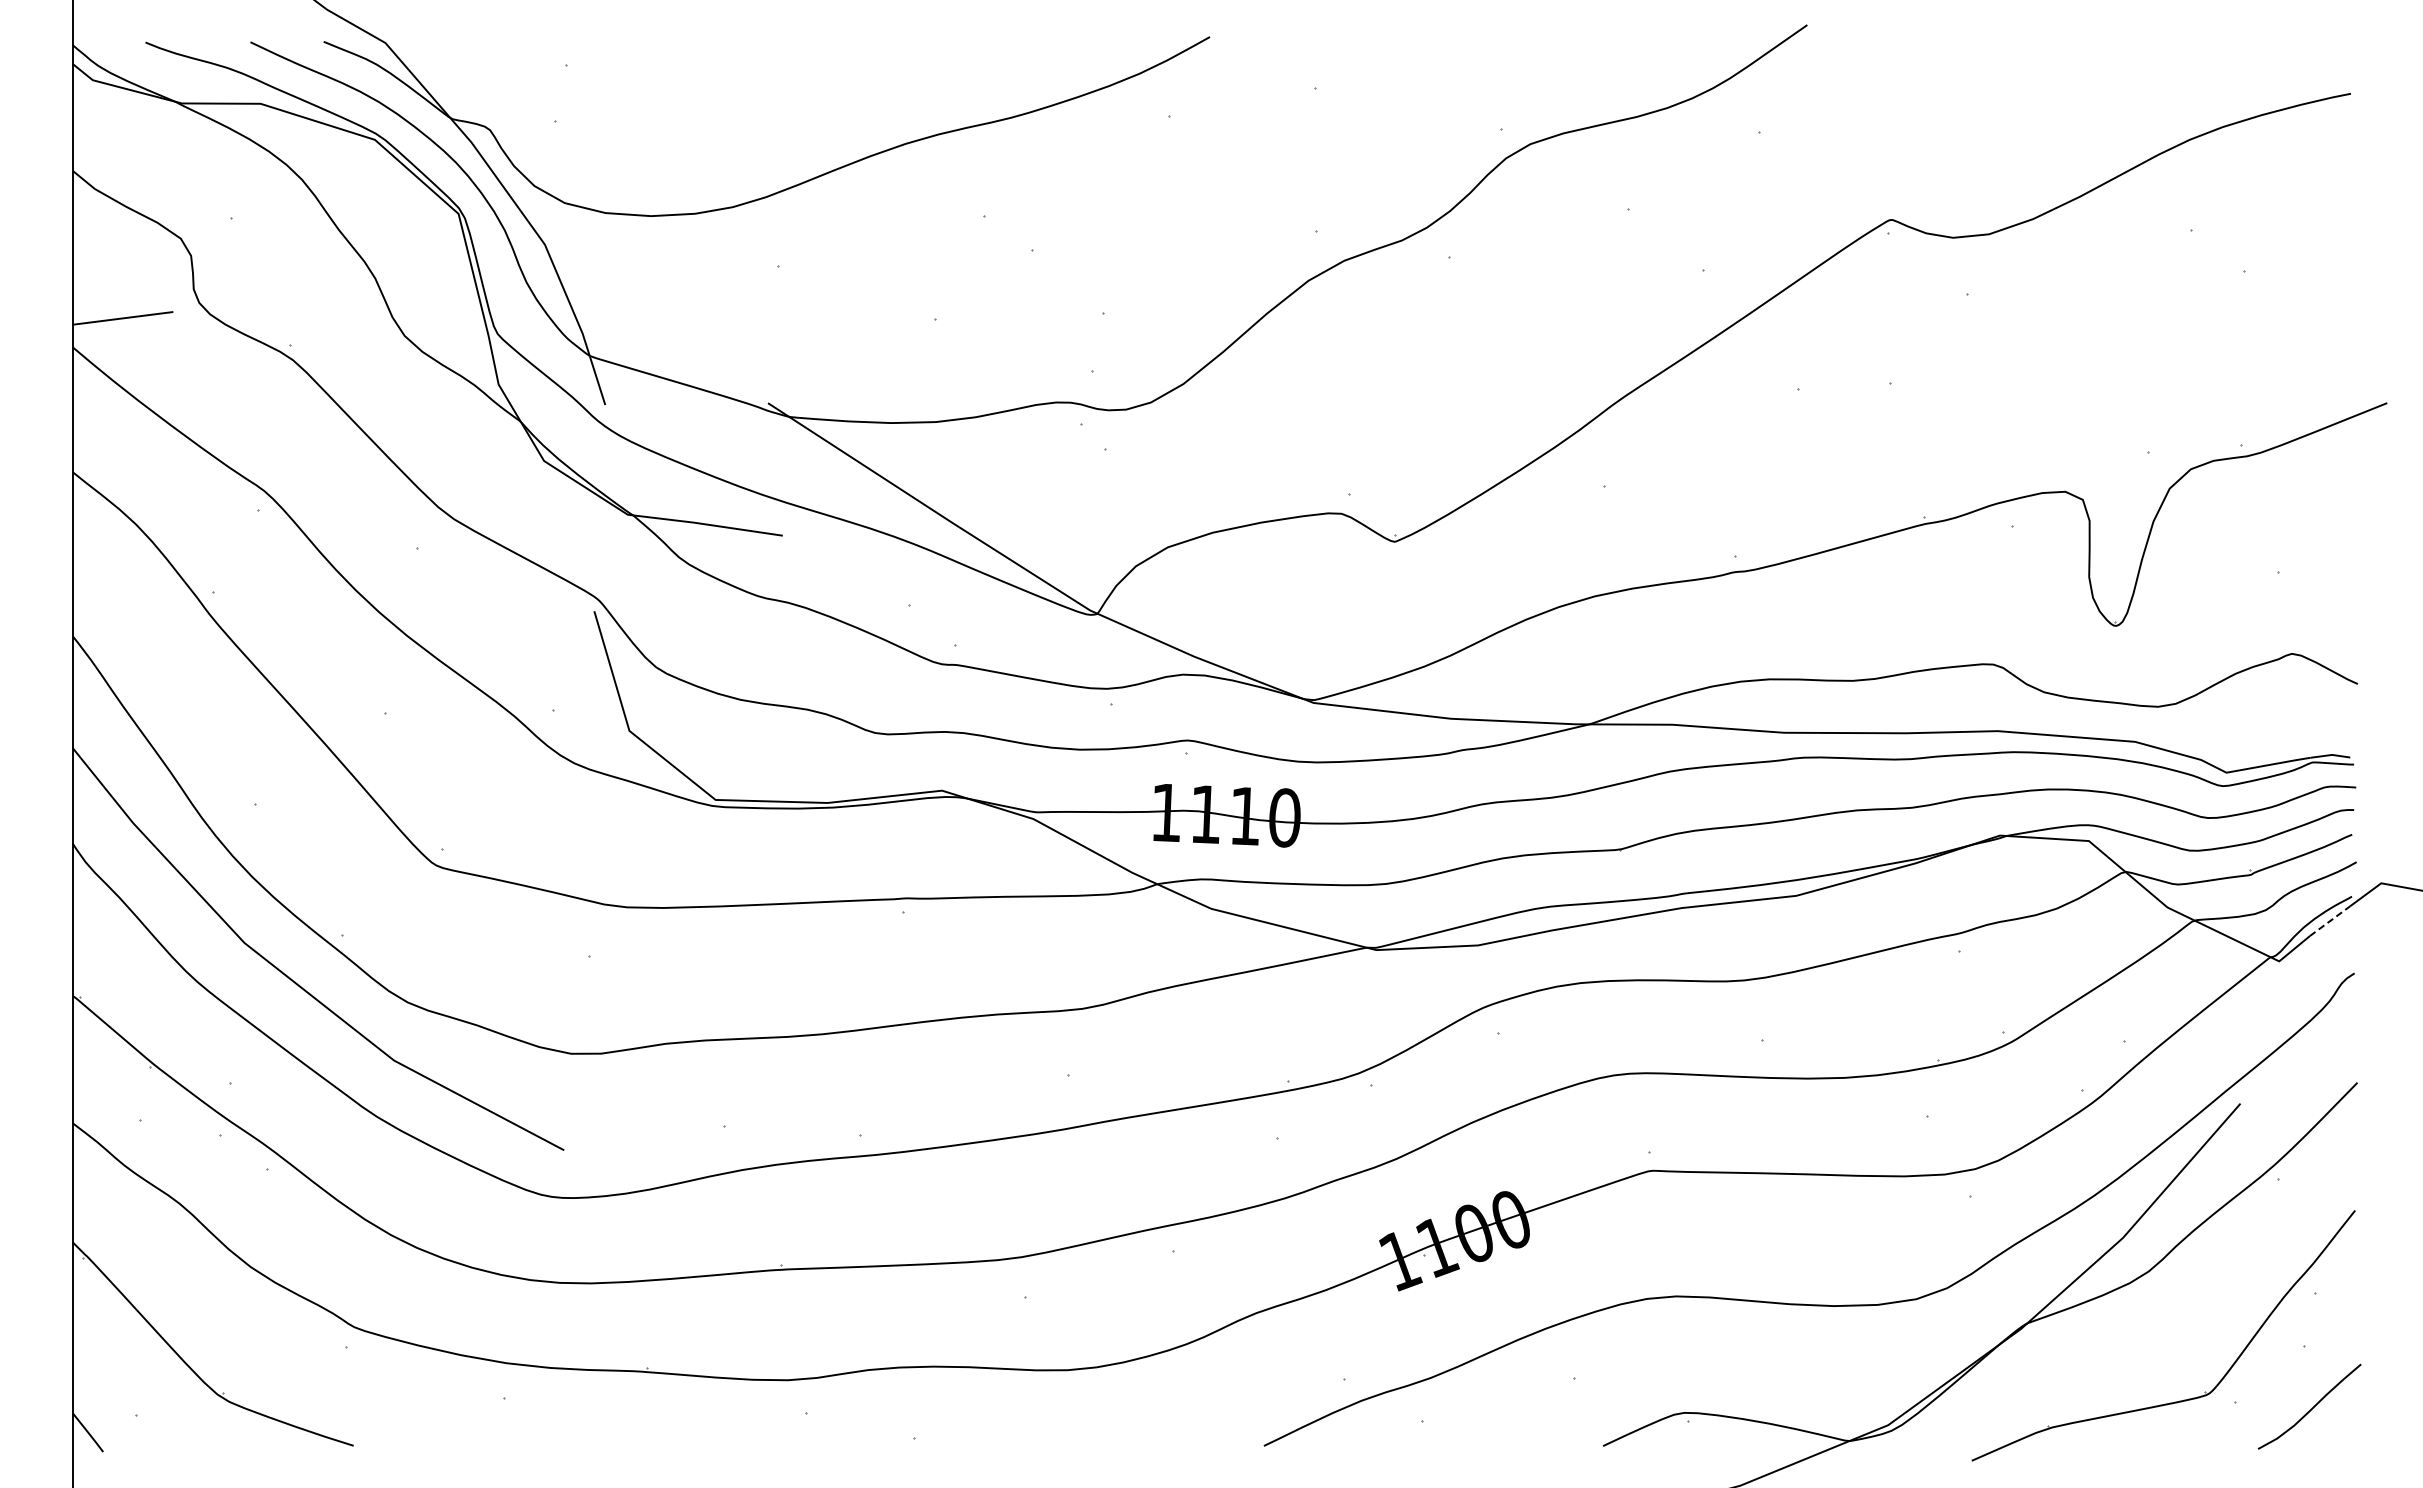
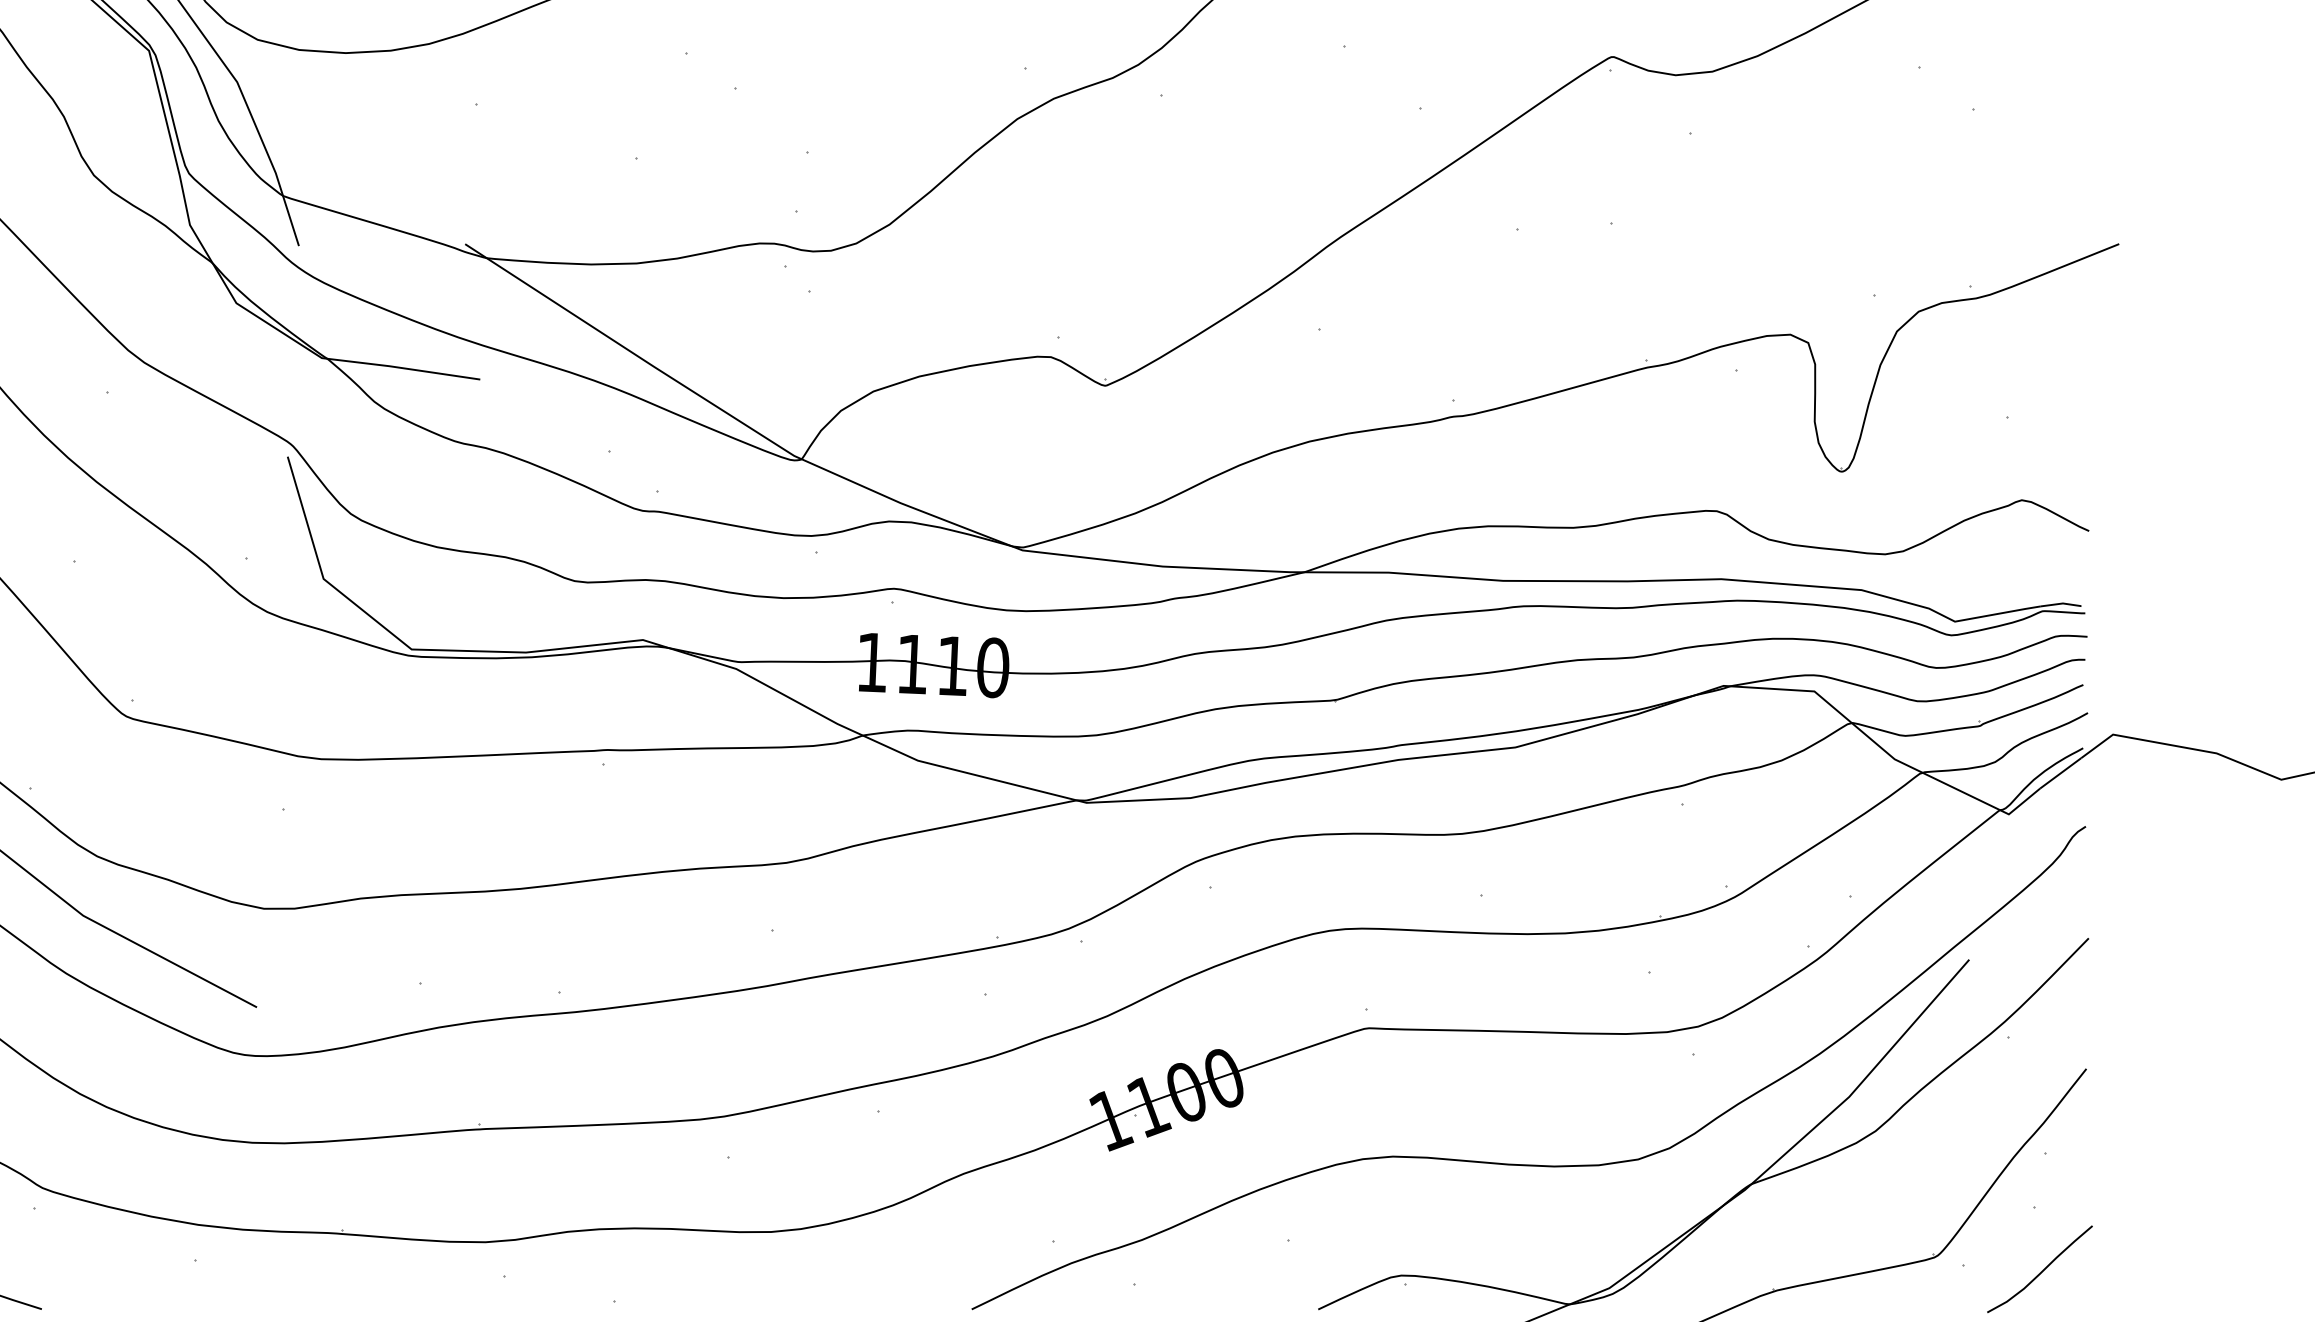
line: (2330, 920) -> (2061, 772), dashed -> solid

